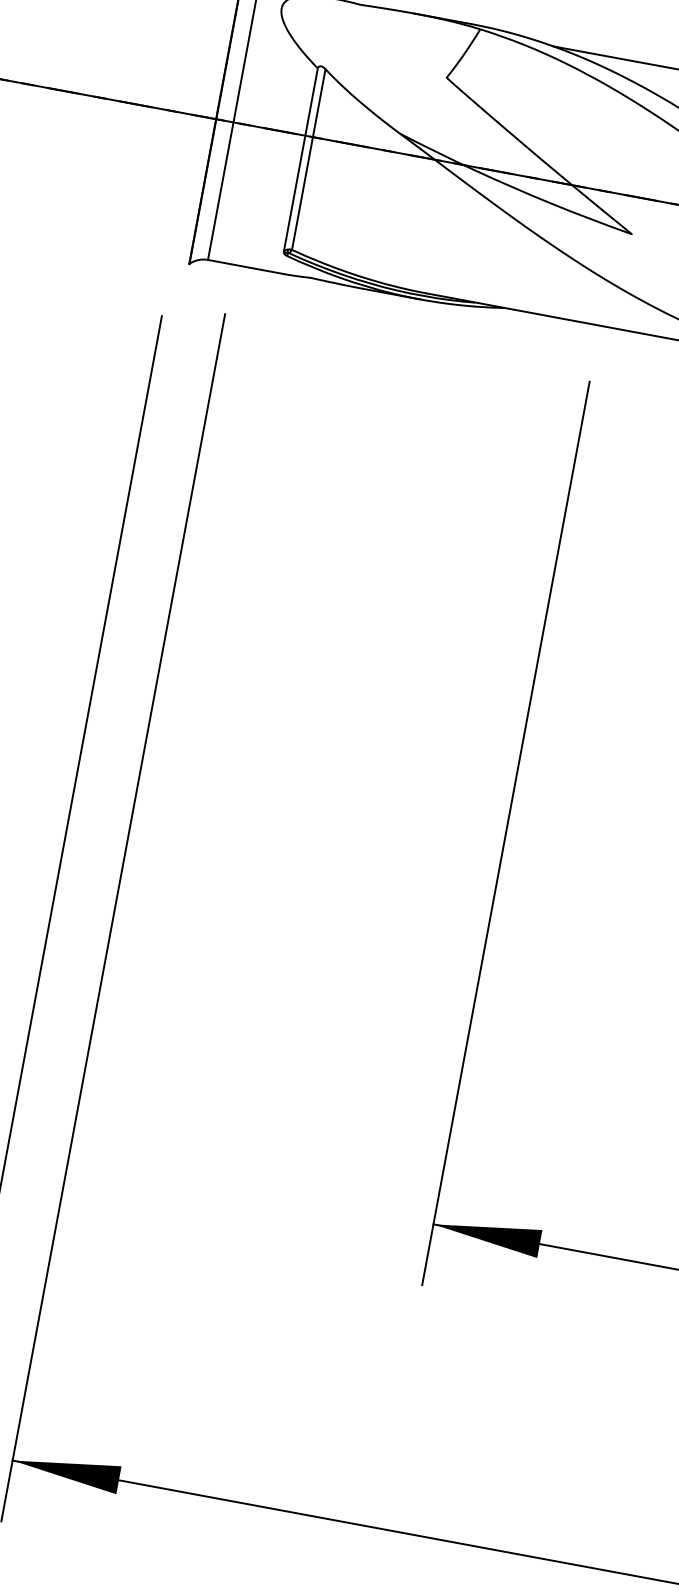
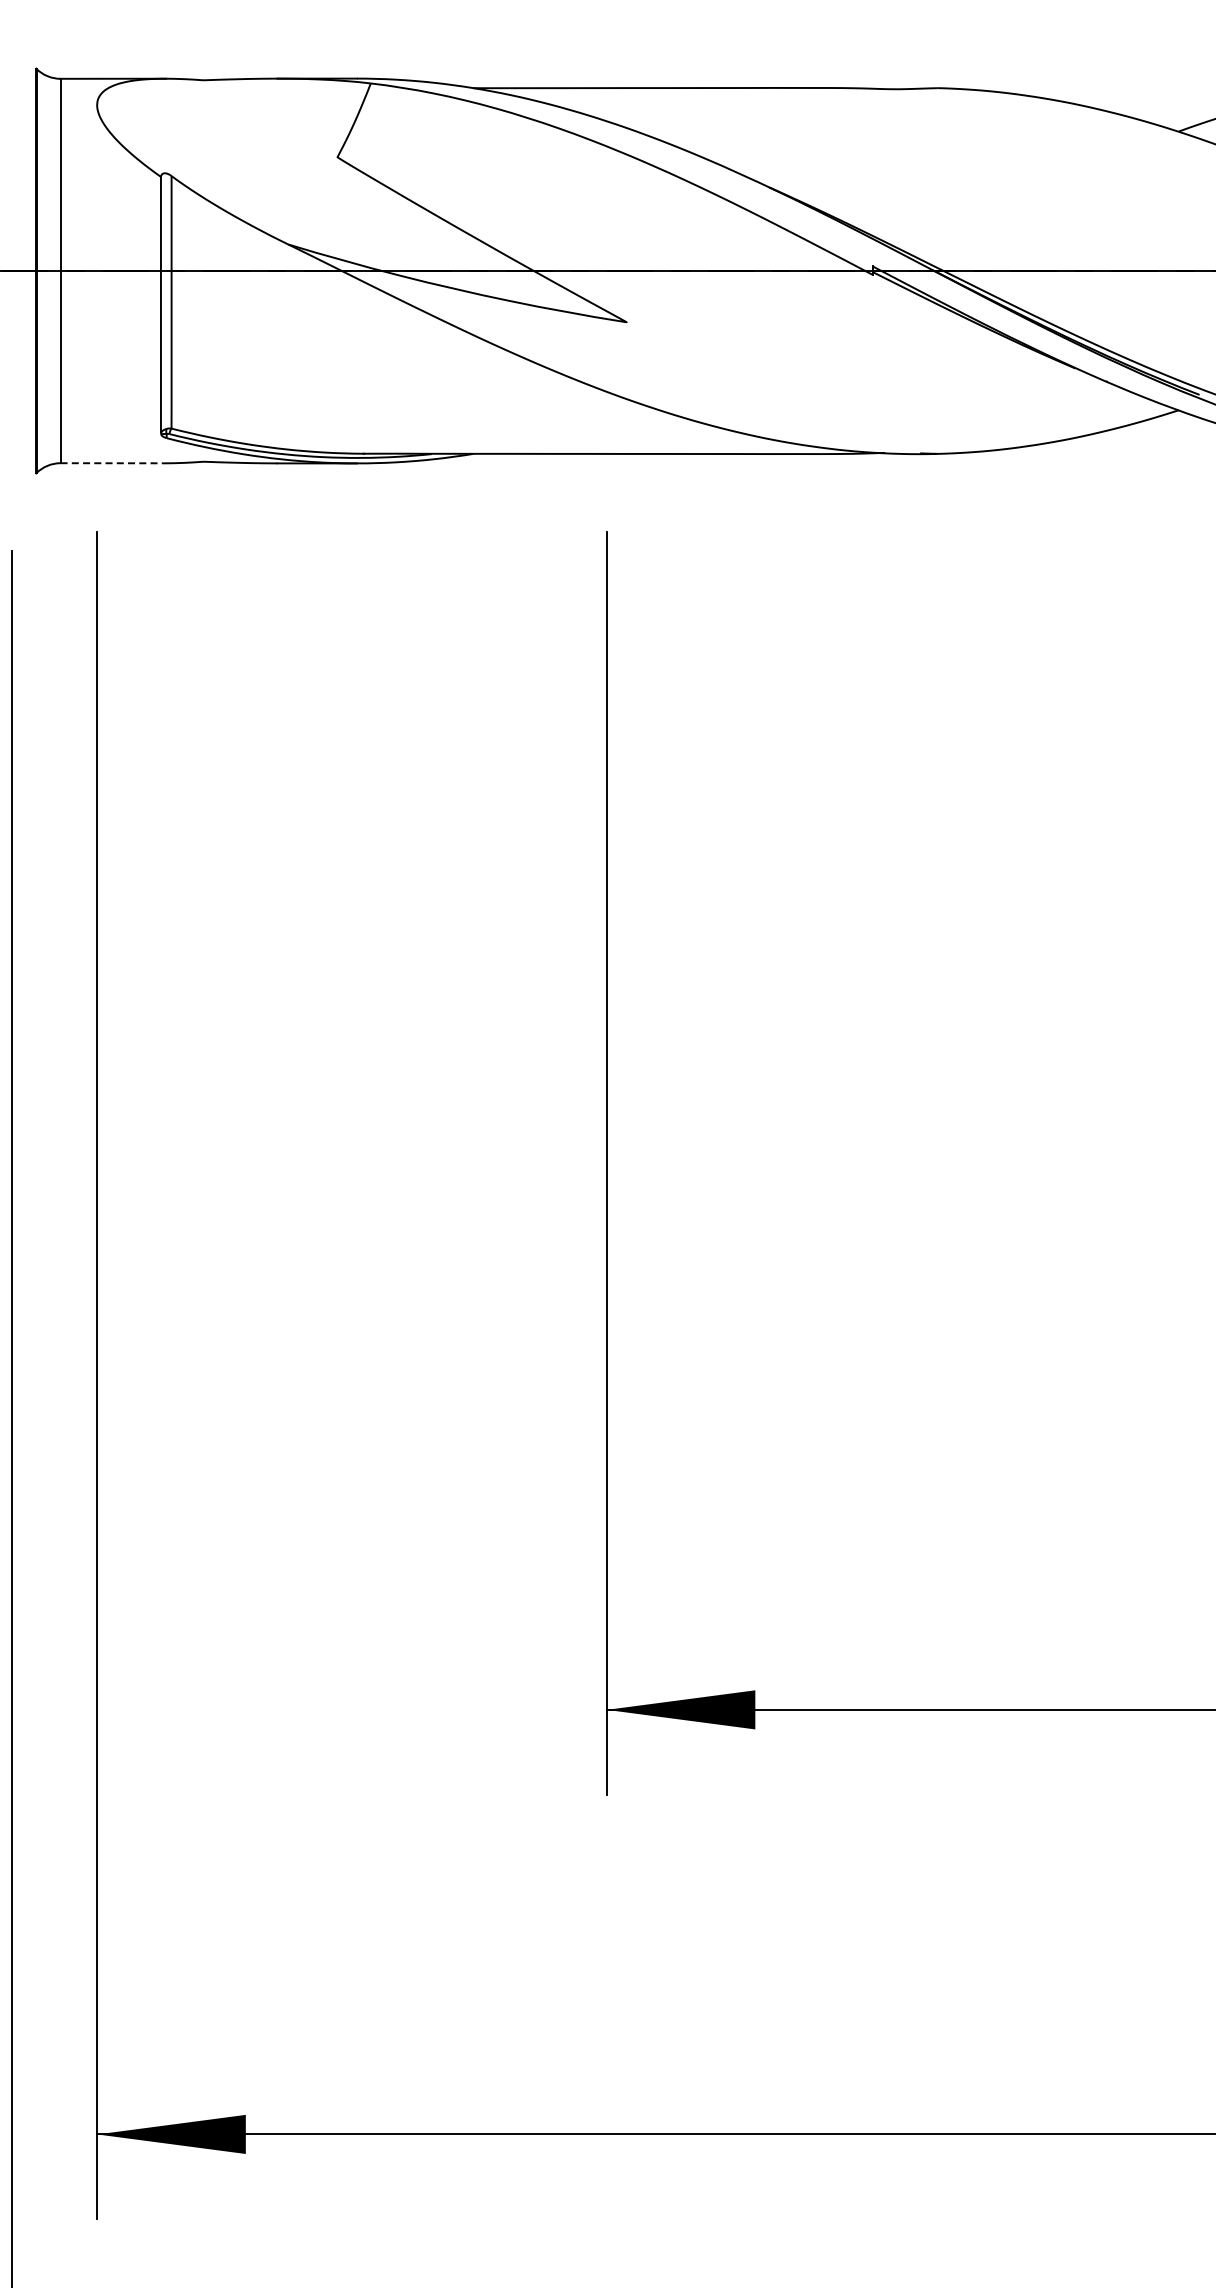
line: (245, 267) -> (113, 463), solid -> dashed

